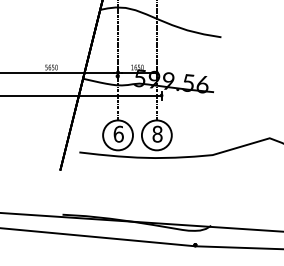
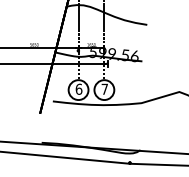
text: (157, 133) -> (104, 88), 8 -> 7

